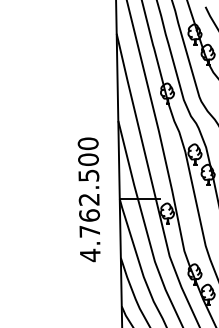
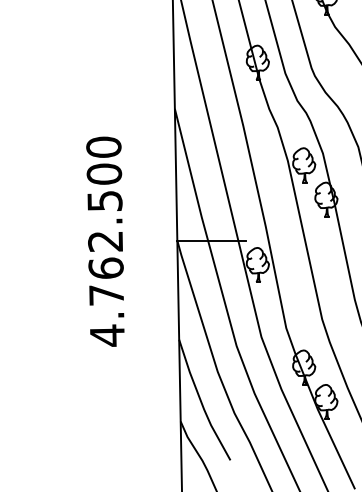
text: (88, 199) -> (104, 241), moved

